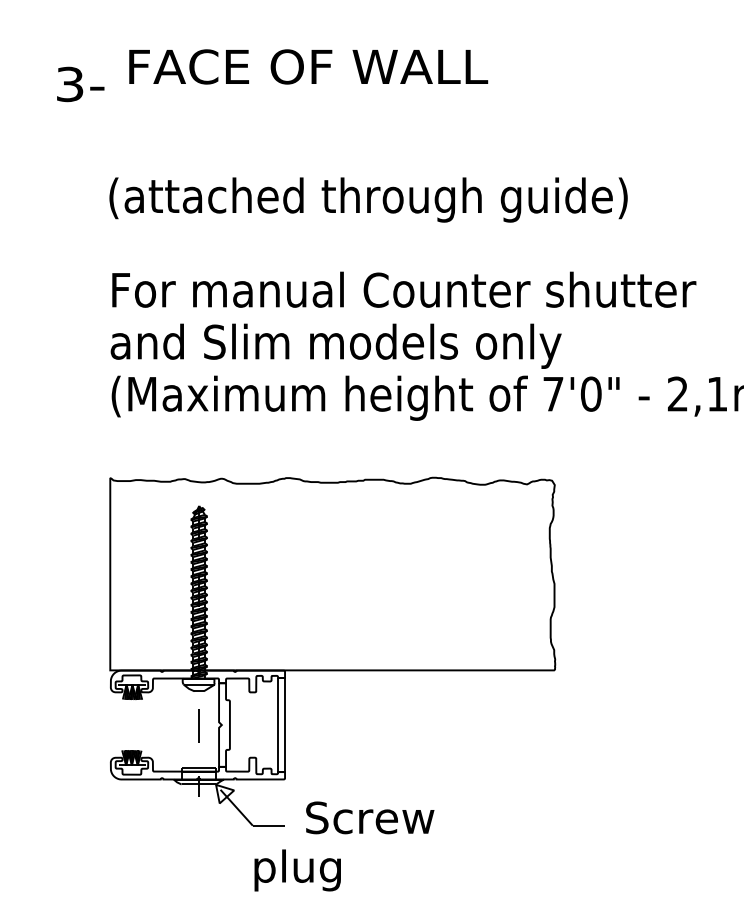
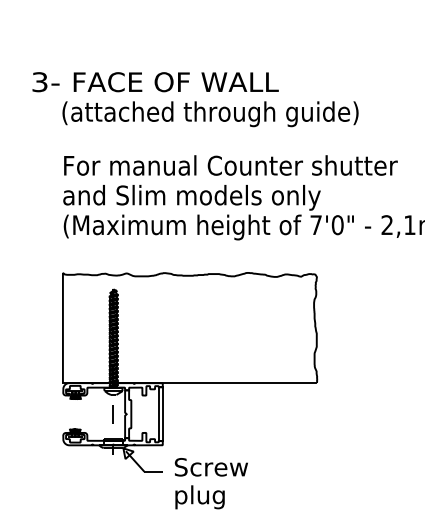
text: (307, 67) -> (175, 82), moved
text: (79, 84) -> (45, 82), moved
text: (296, 870) -> (199, 497), moved

